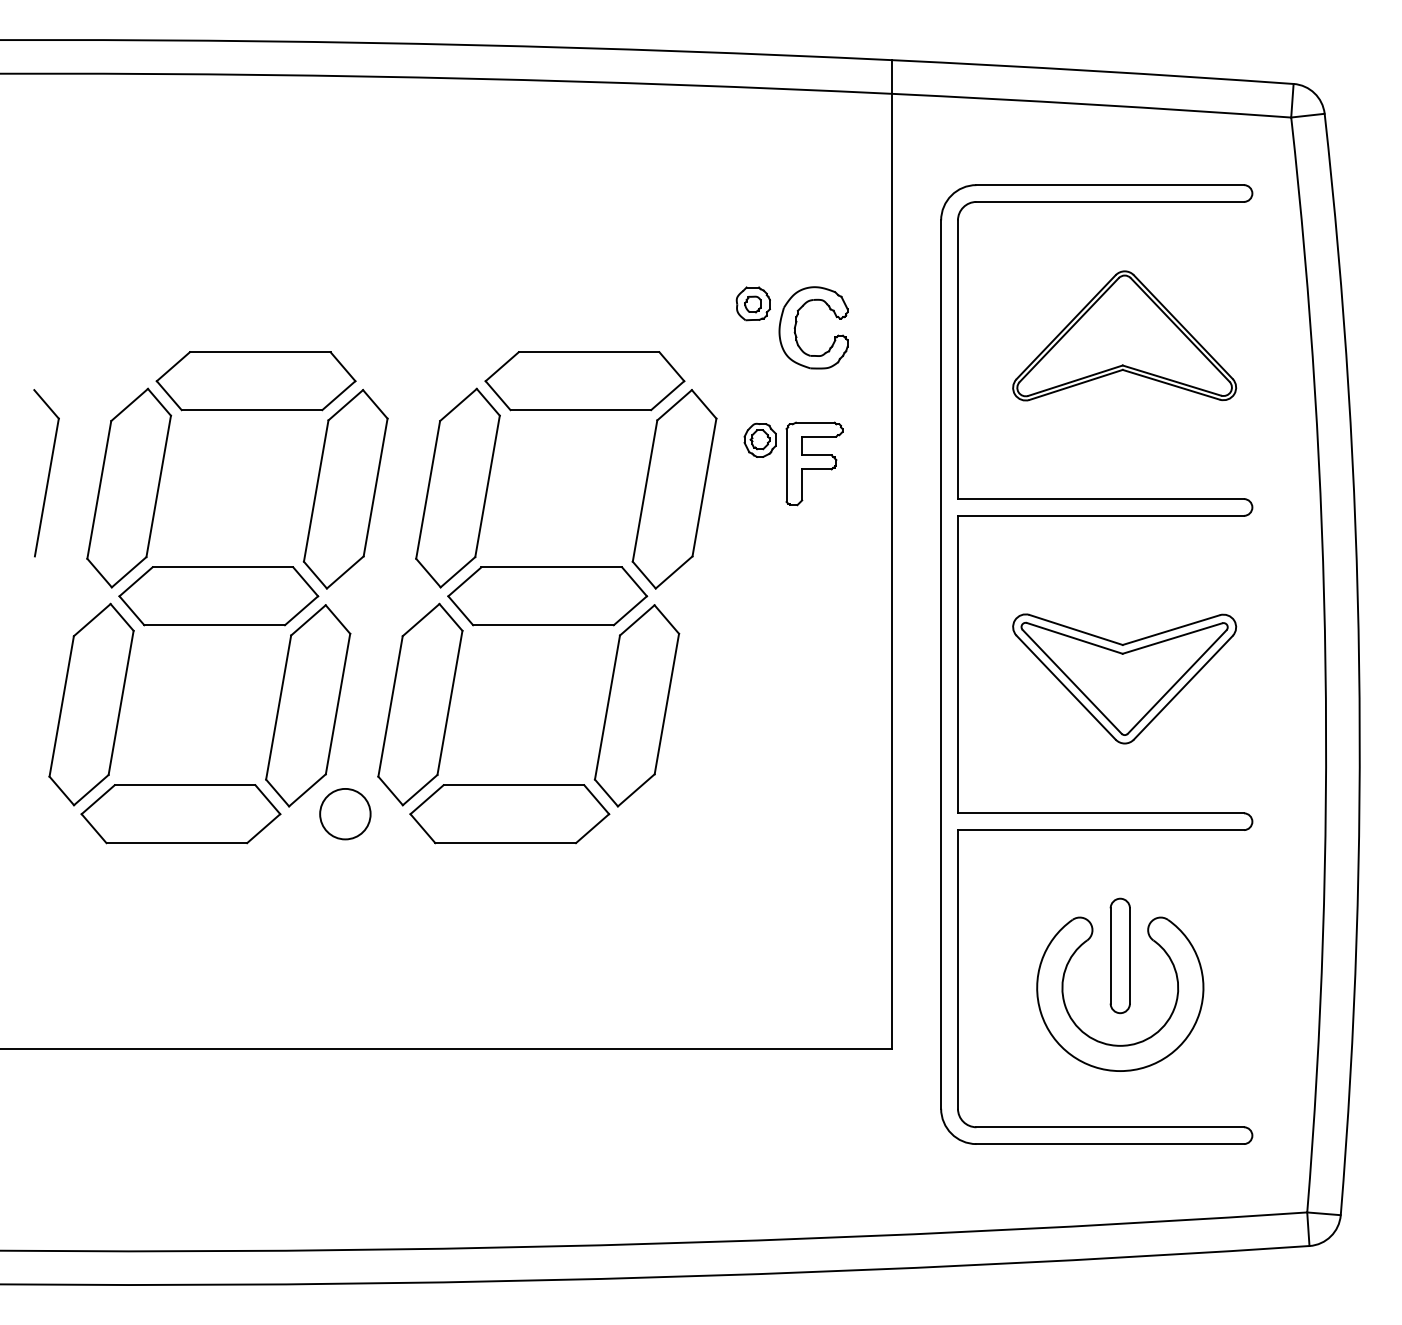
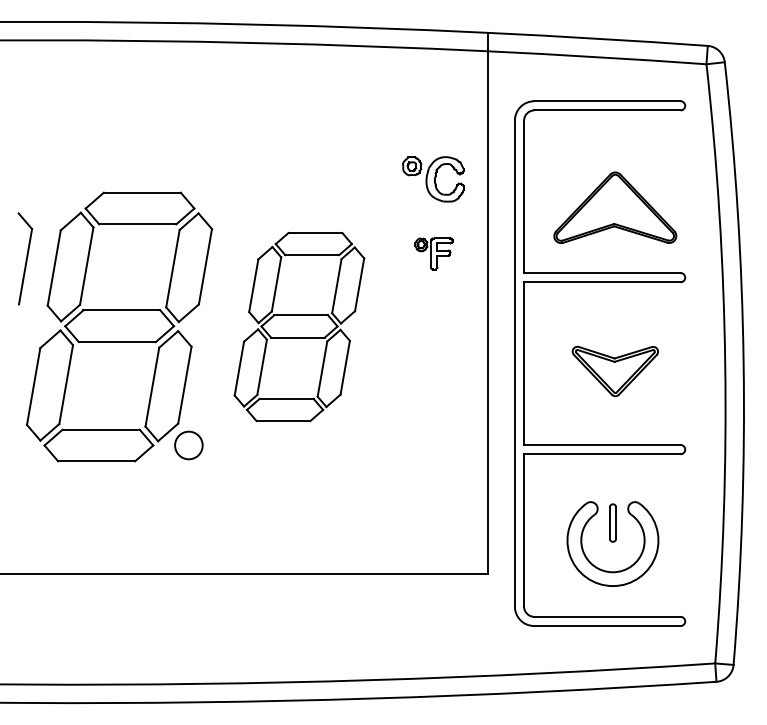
part: (1124, 335) -> (615, 207), moved
part: (792, 463) -> (433, 253), size x0.7
part: (547, 596) -> (299, 326), size x0.7
part: (1124, 678) -> (615, 371), size x0.7
part: (1119, 954) -> (612, 522), size x0.6

